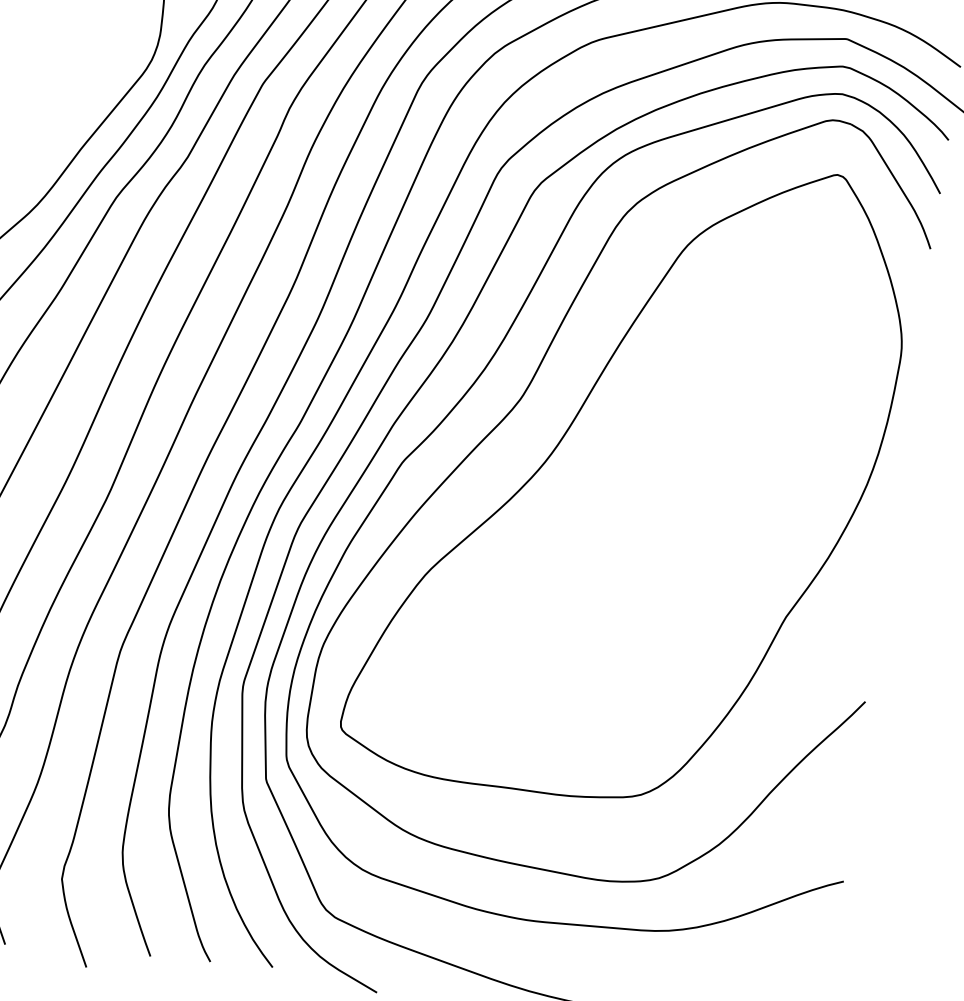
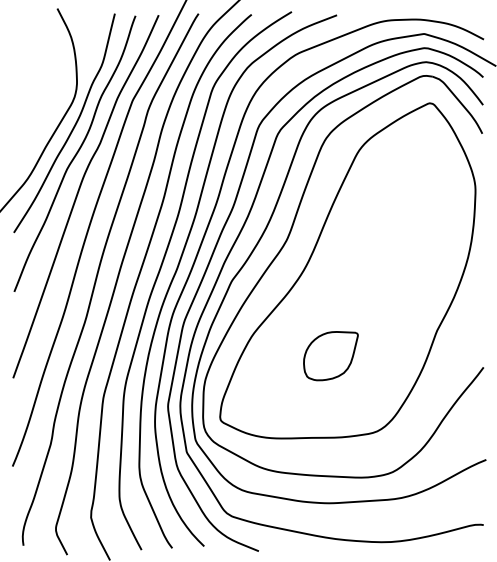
part: (572, 636) -> (330, 356), added

